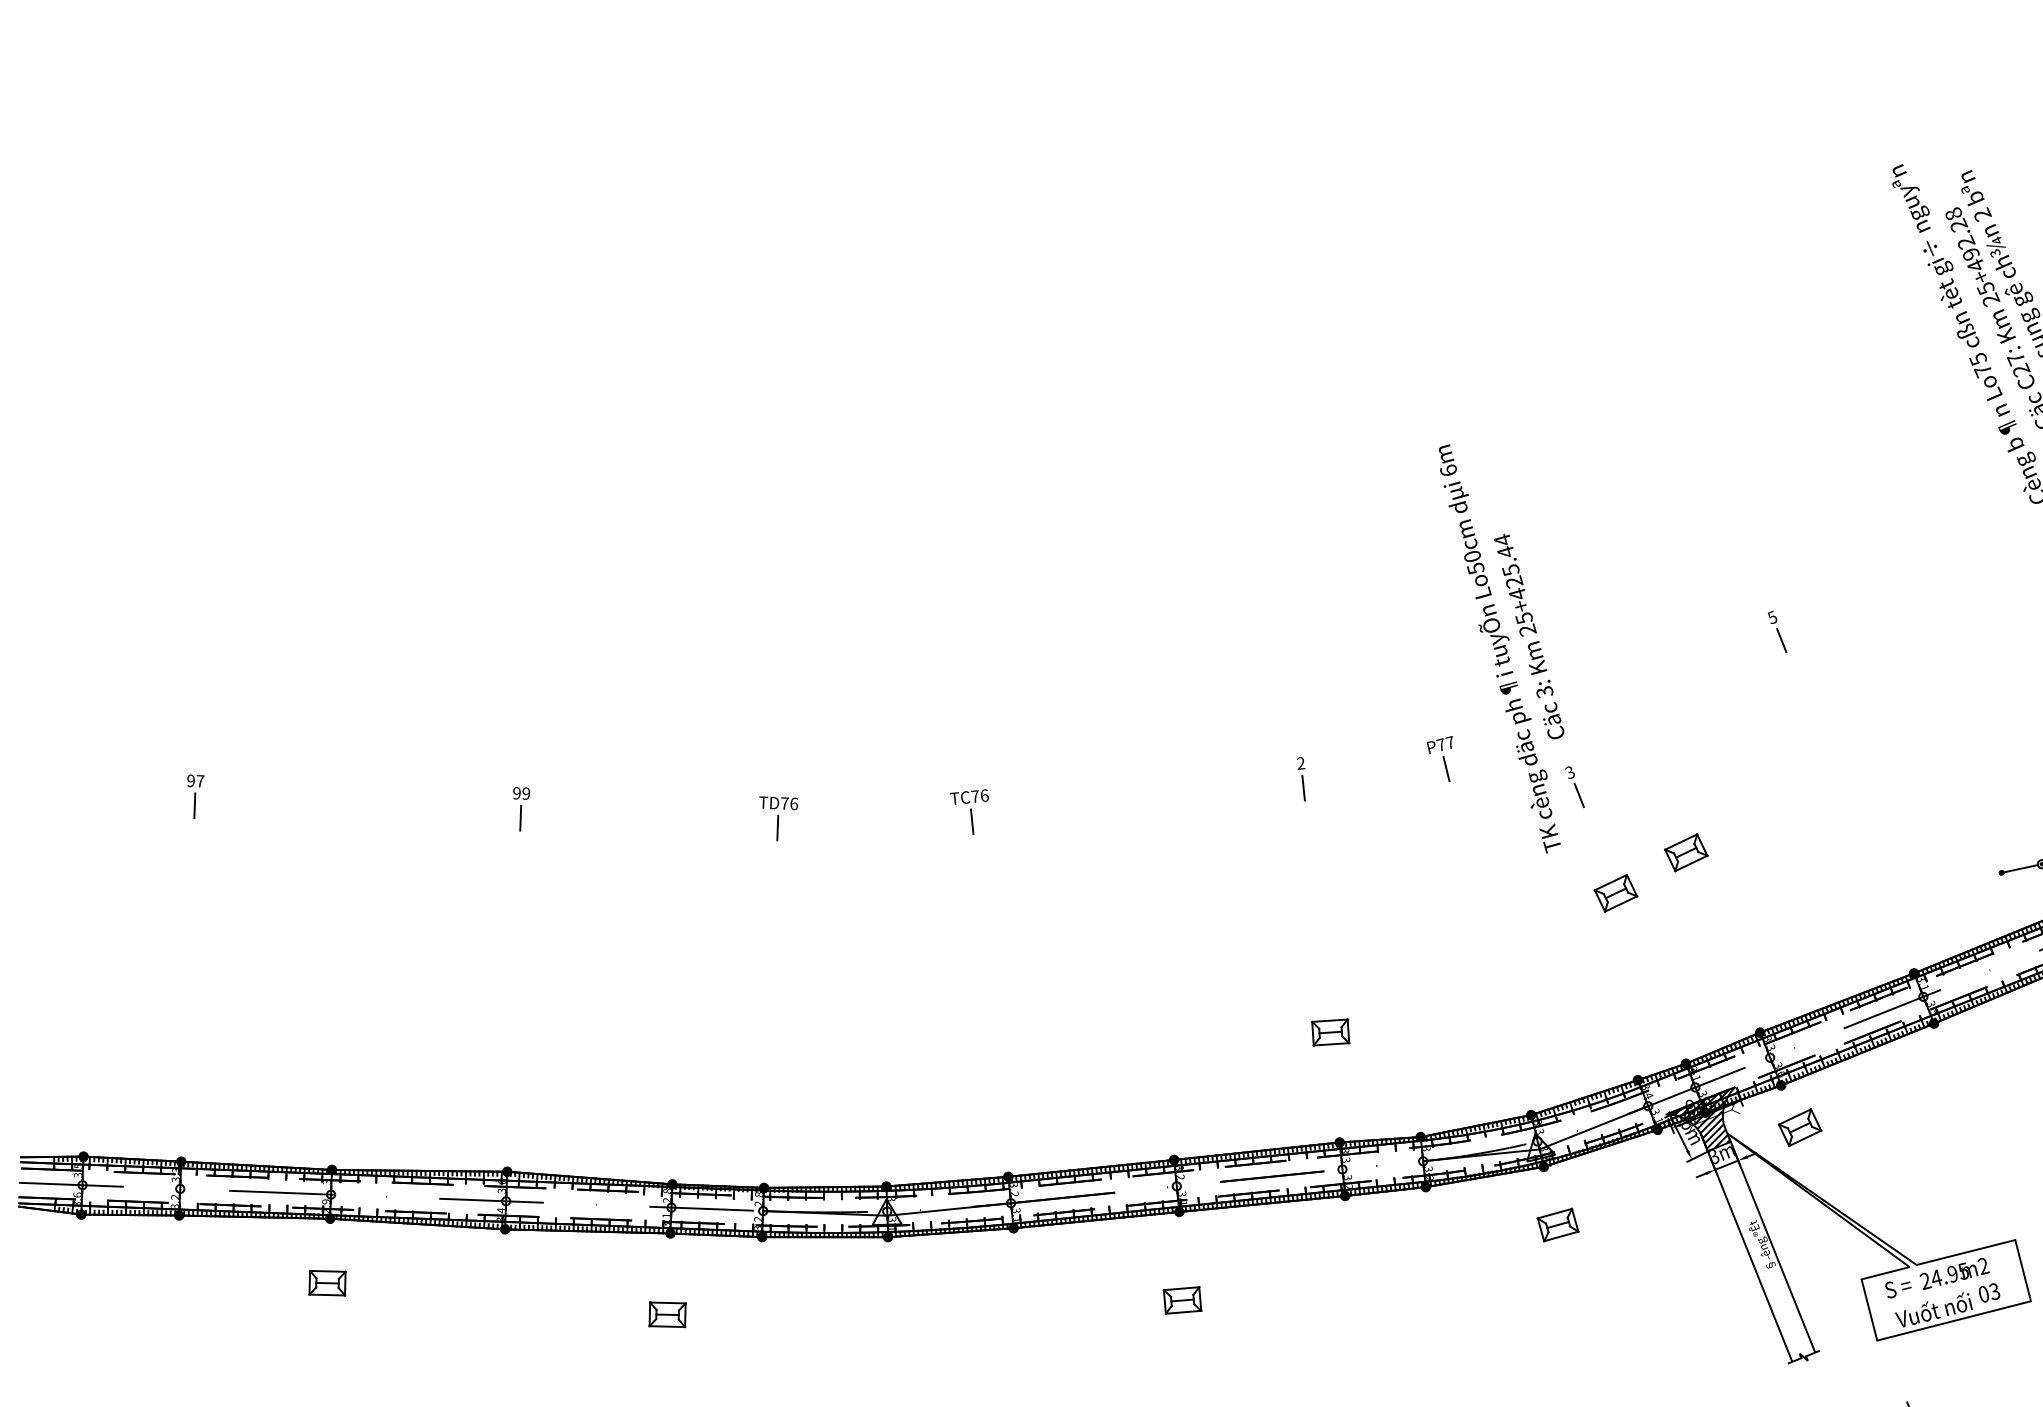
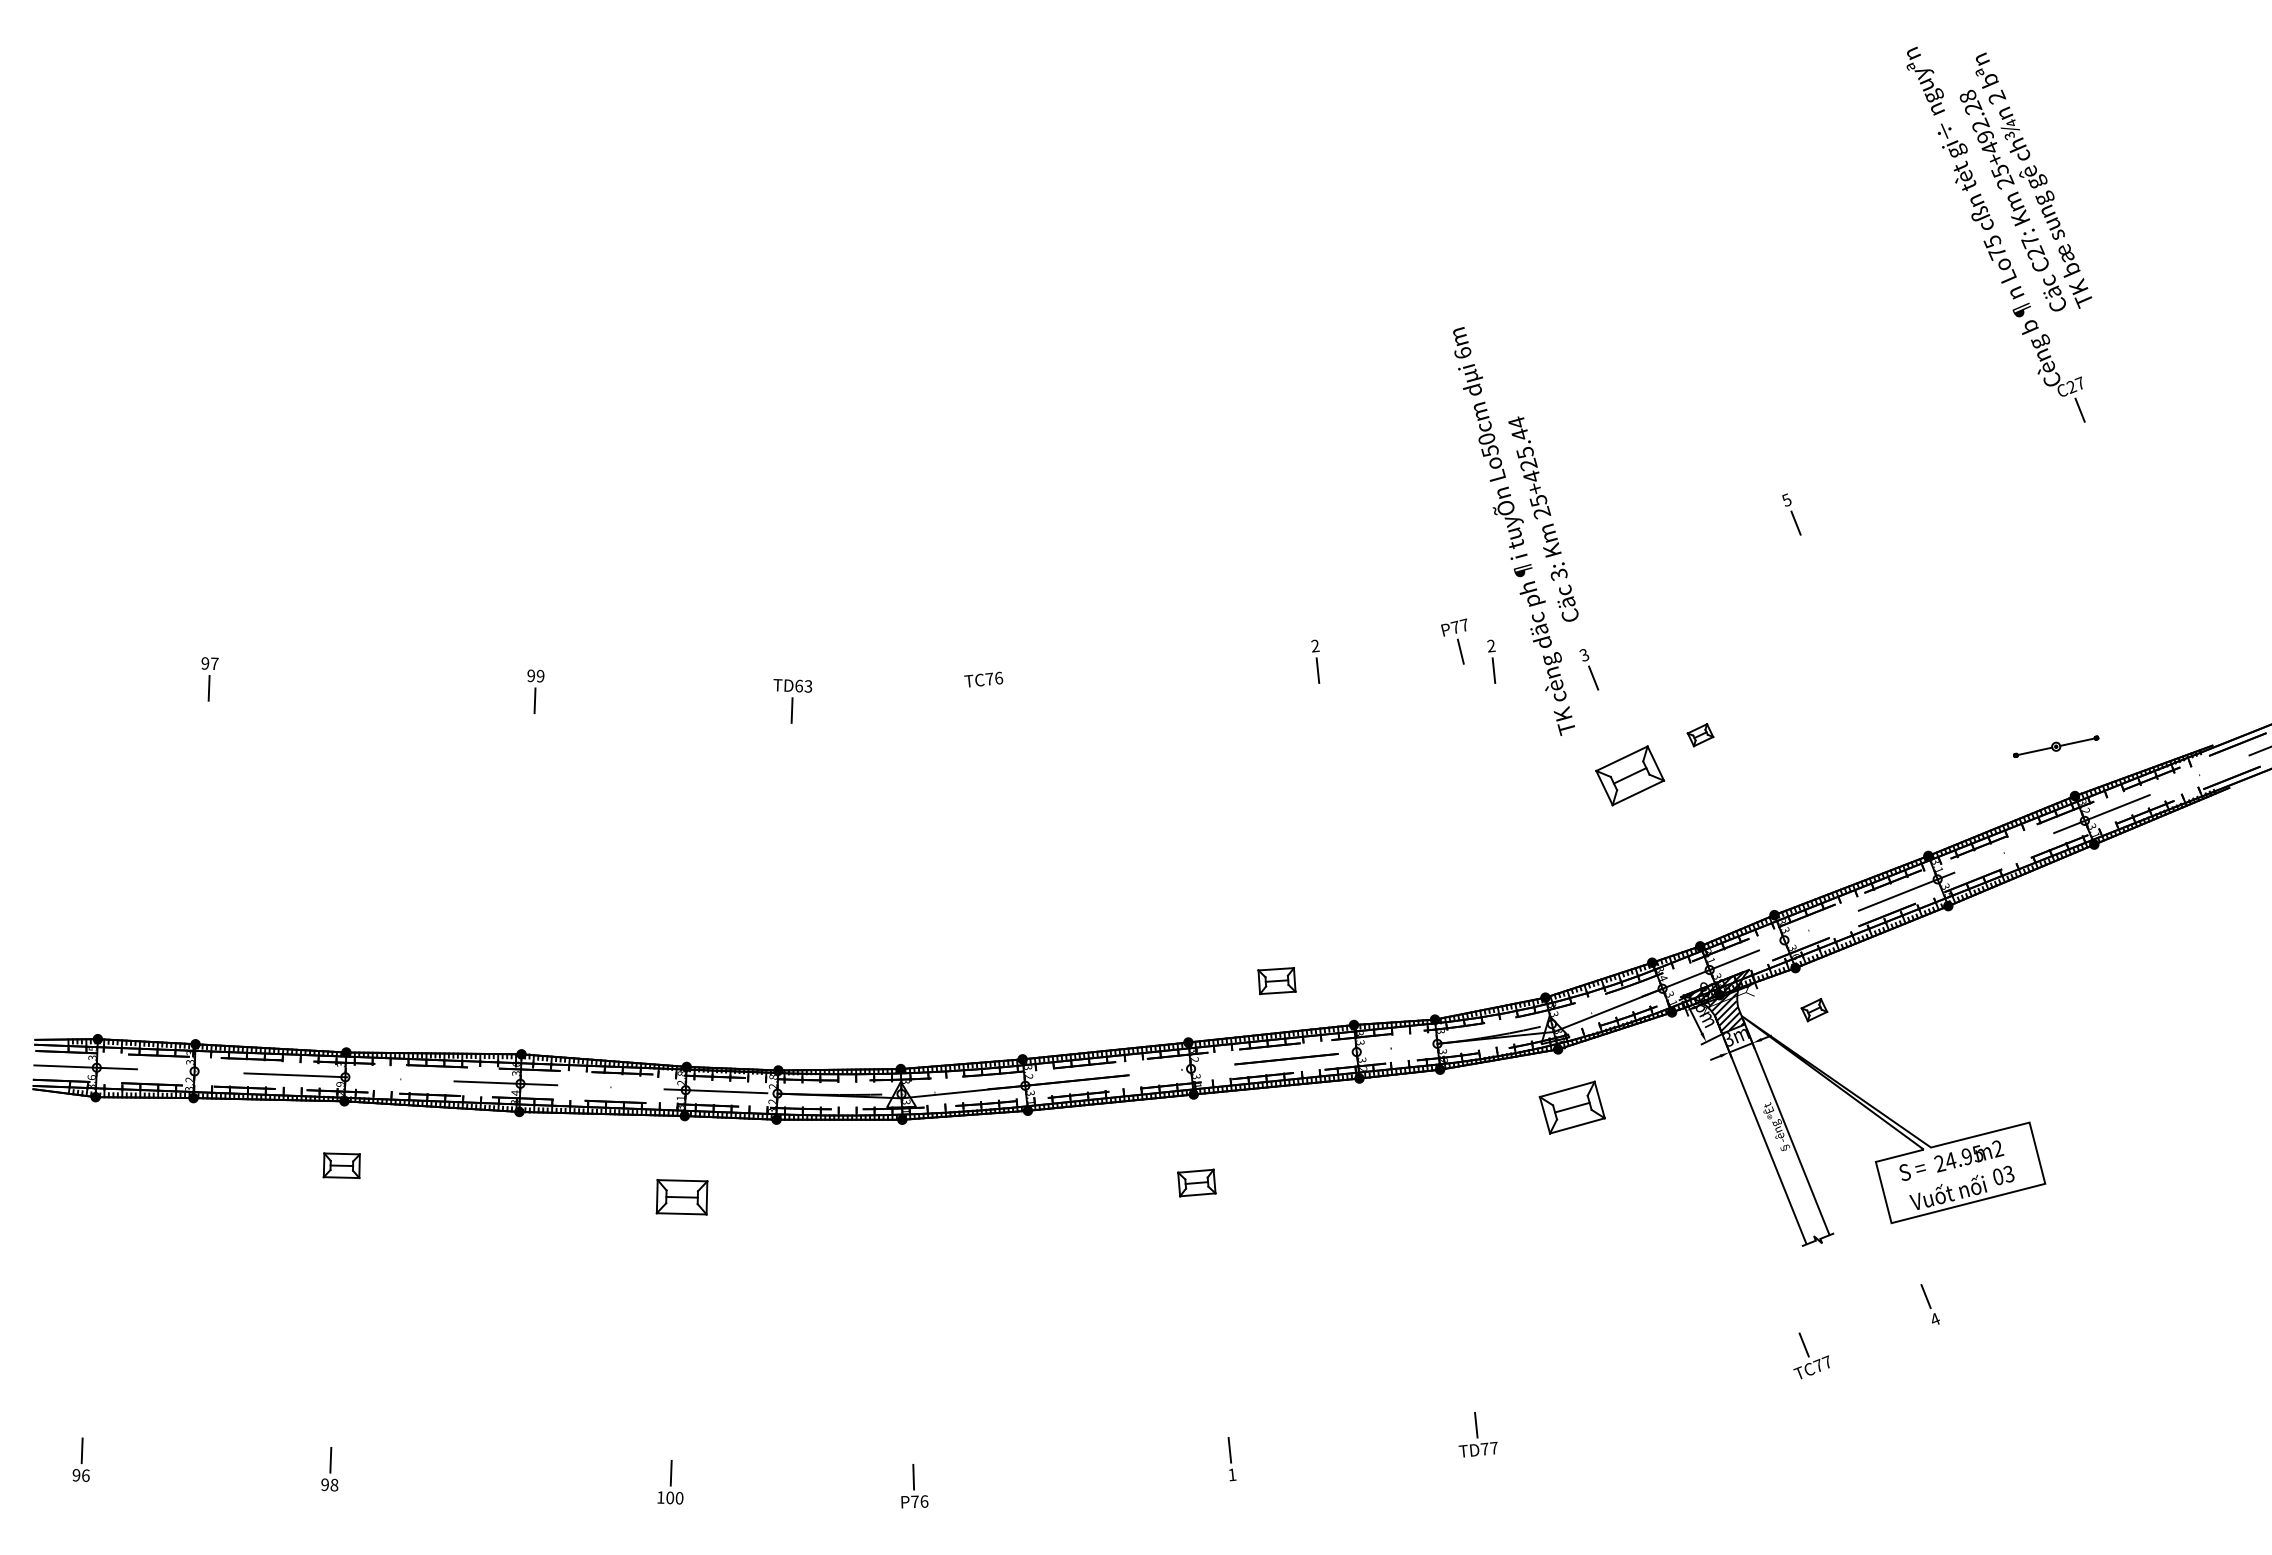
part: (1477, 778) -> (1491, 661), added
text: (789, 802) -> (803, 685), TD76 -> TD63
line: (972, 821) -> (986, 704), removed
part: (1686, 851) -> (1700, 734), size x0.6
part: (1616, 892) -> (1630, 775), size x1.6
part: (1330, 1032) -> (1276, 981), moved
part: (1800, 1126) -> (1814, 1009), size x0.6
part: (1558, 1224) -> (1572, 1107), size x1.6
part: (667, 1314) -> (681, 1197), size x1.4

